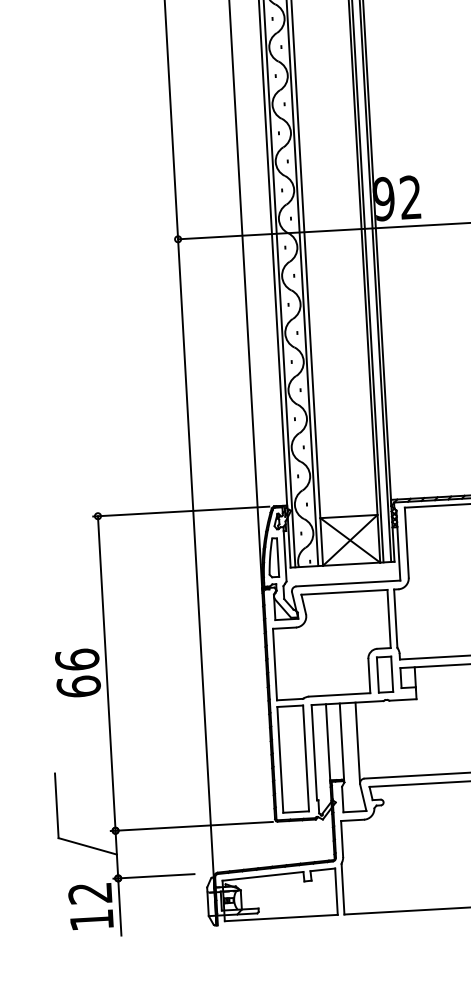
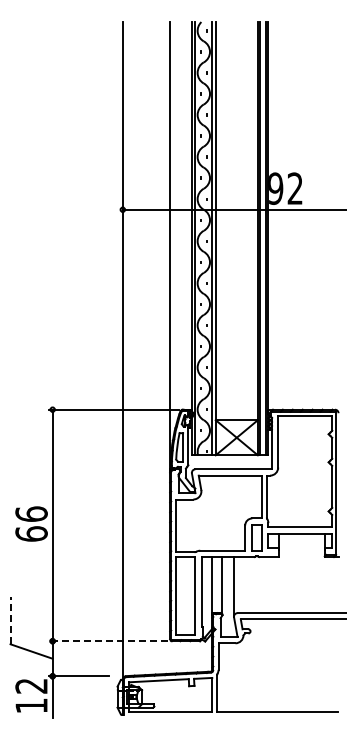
line: (56, 805) -> (10, 620), solid -> dashed
line: (191, 826) -> (108, 641), solid -> dashed

